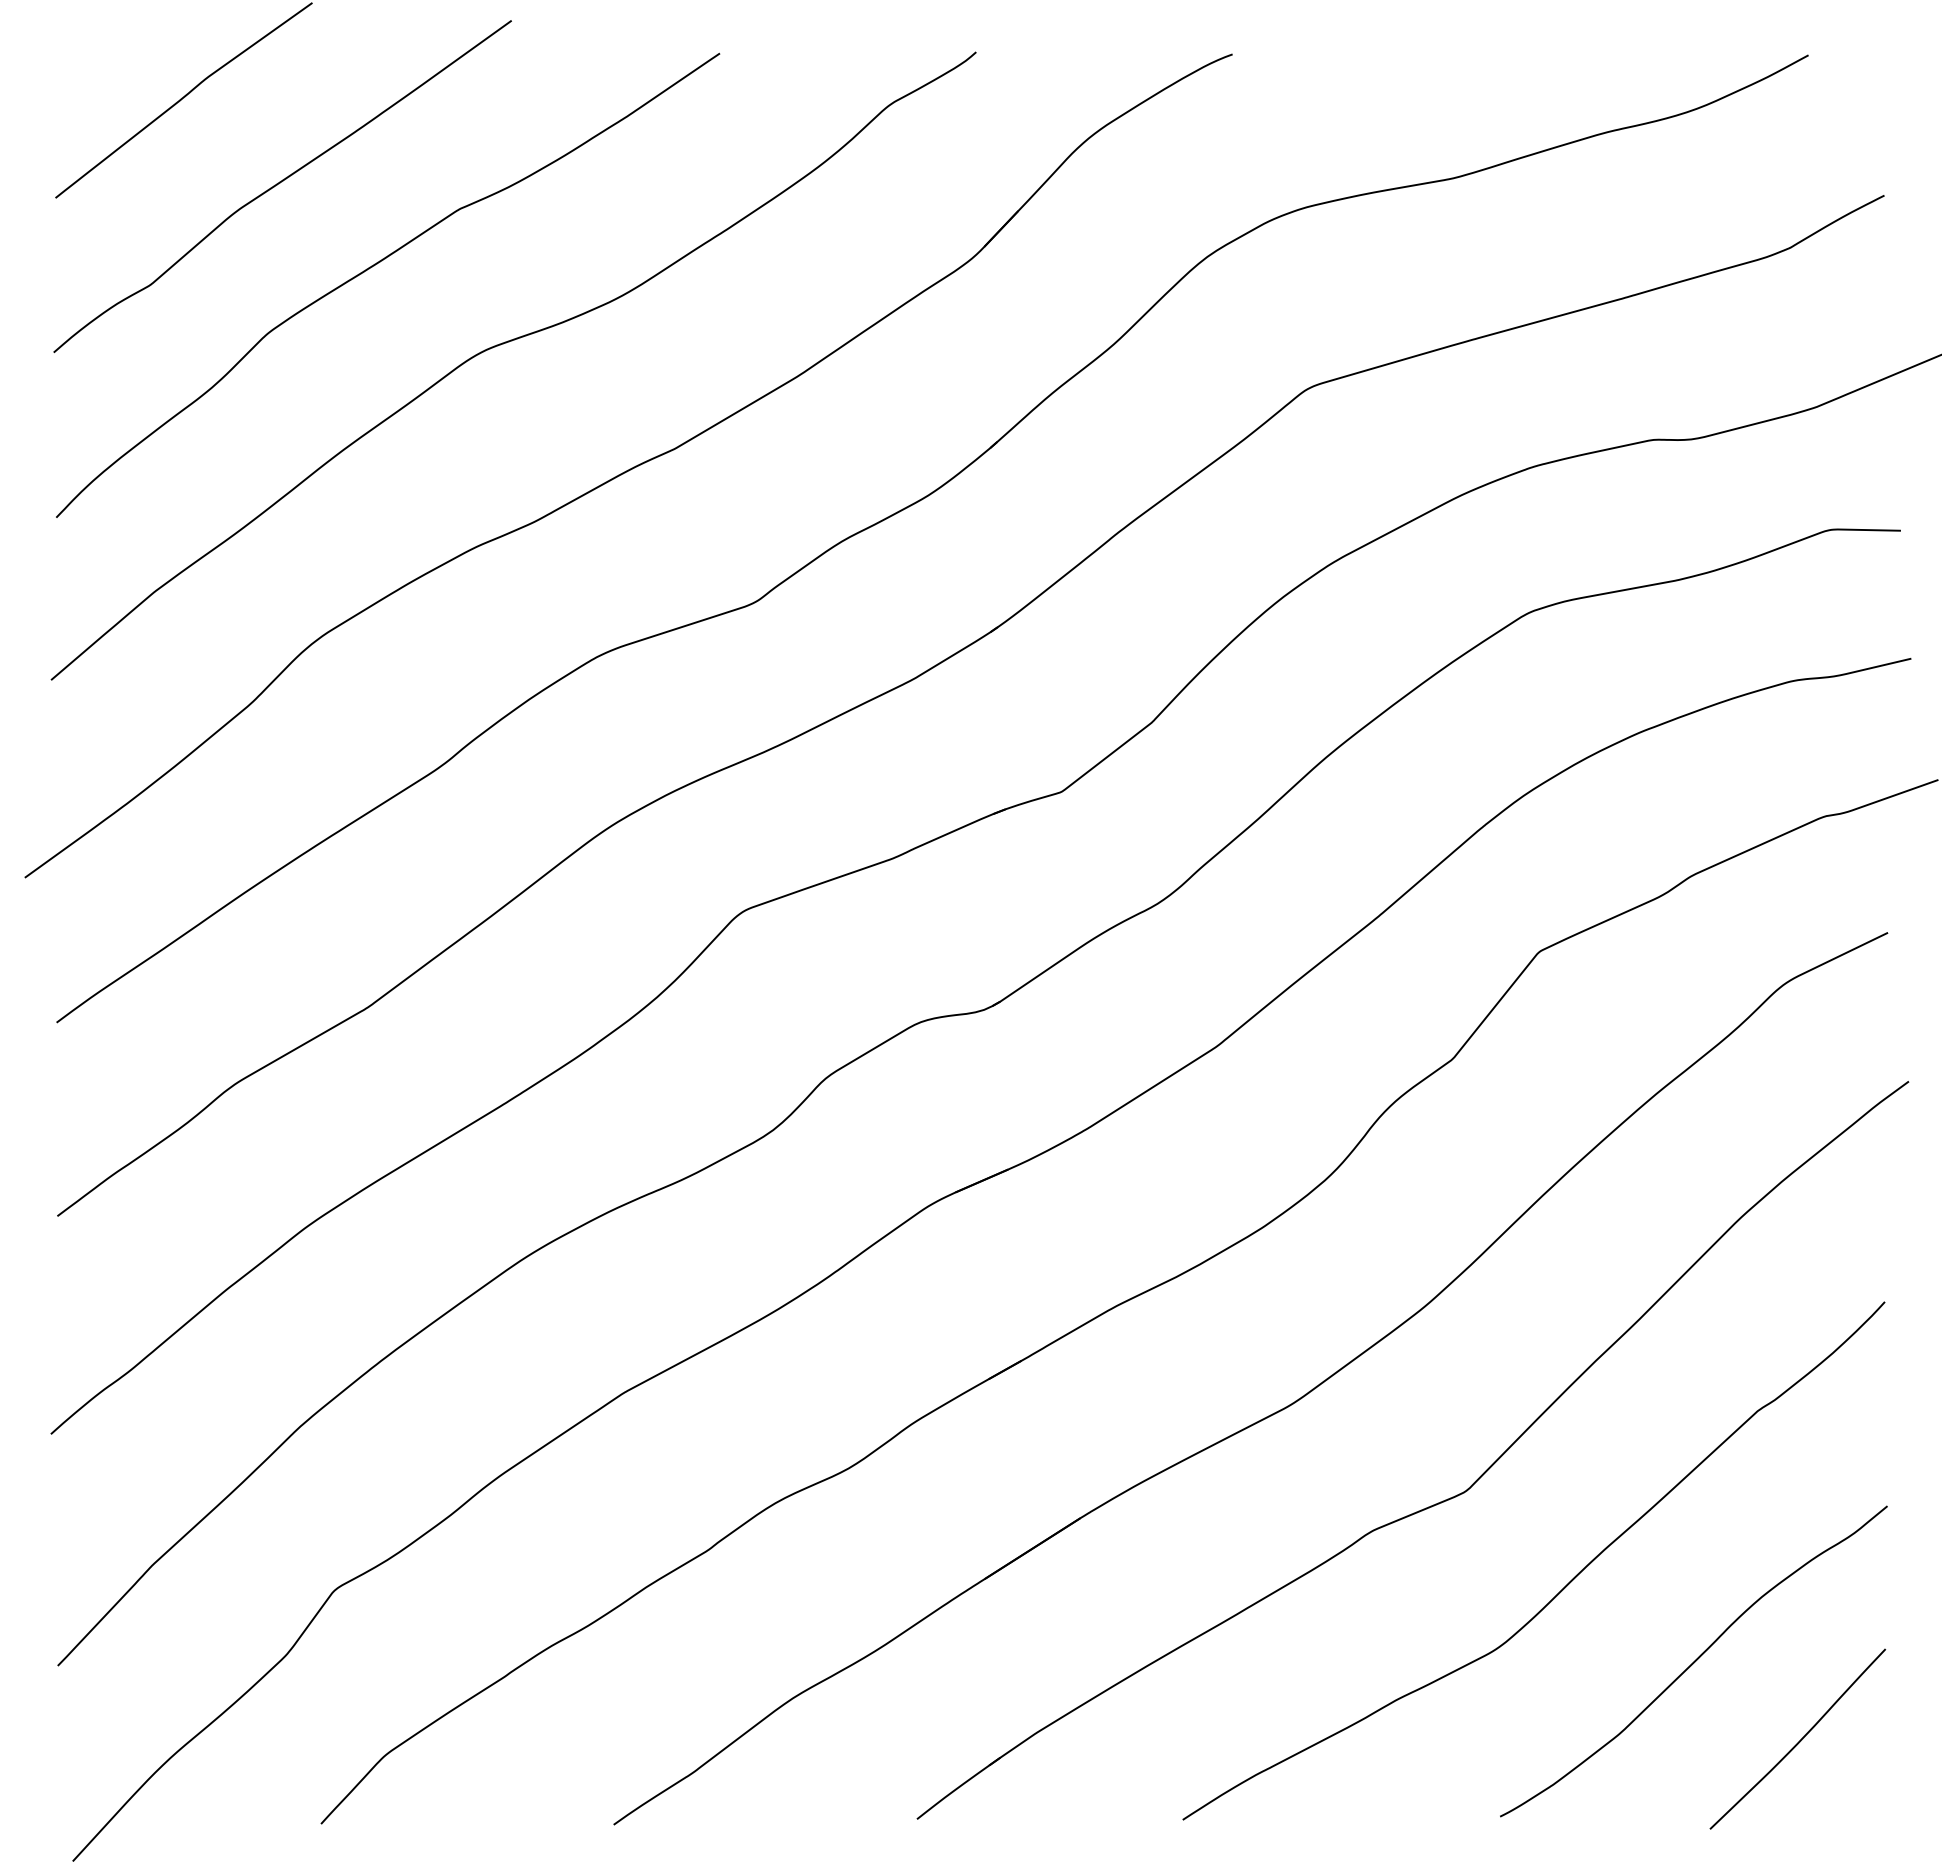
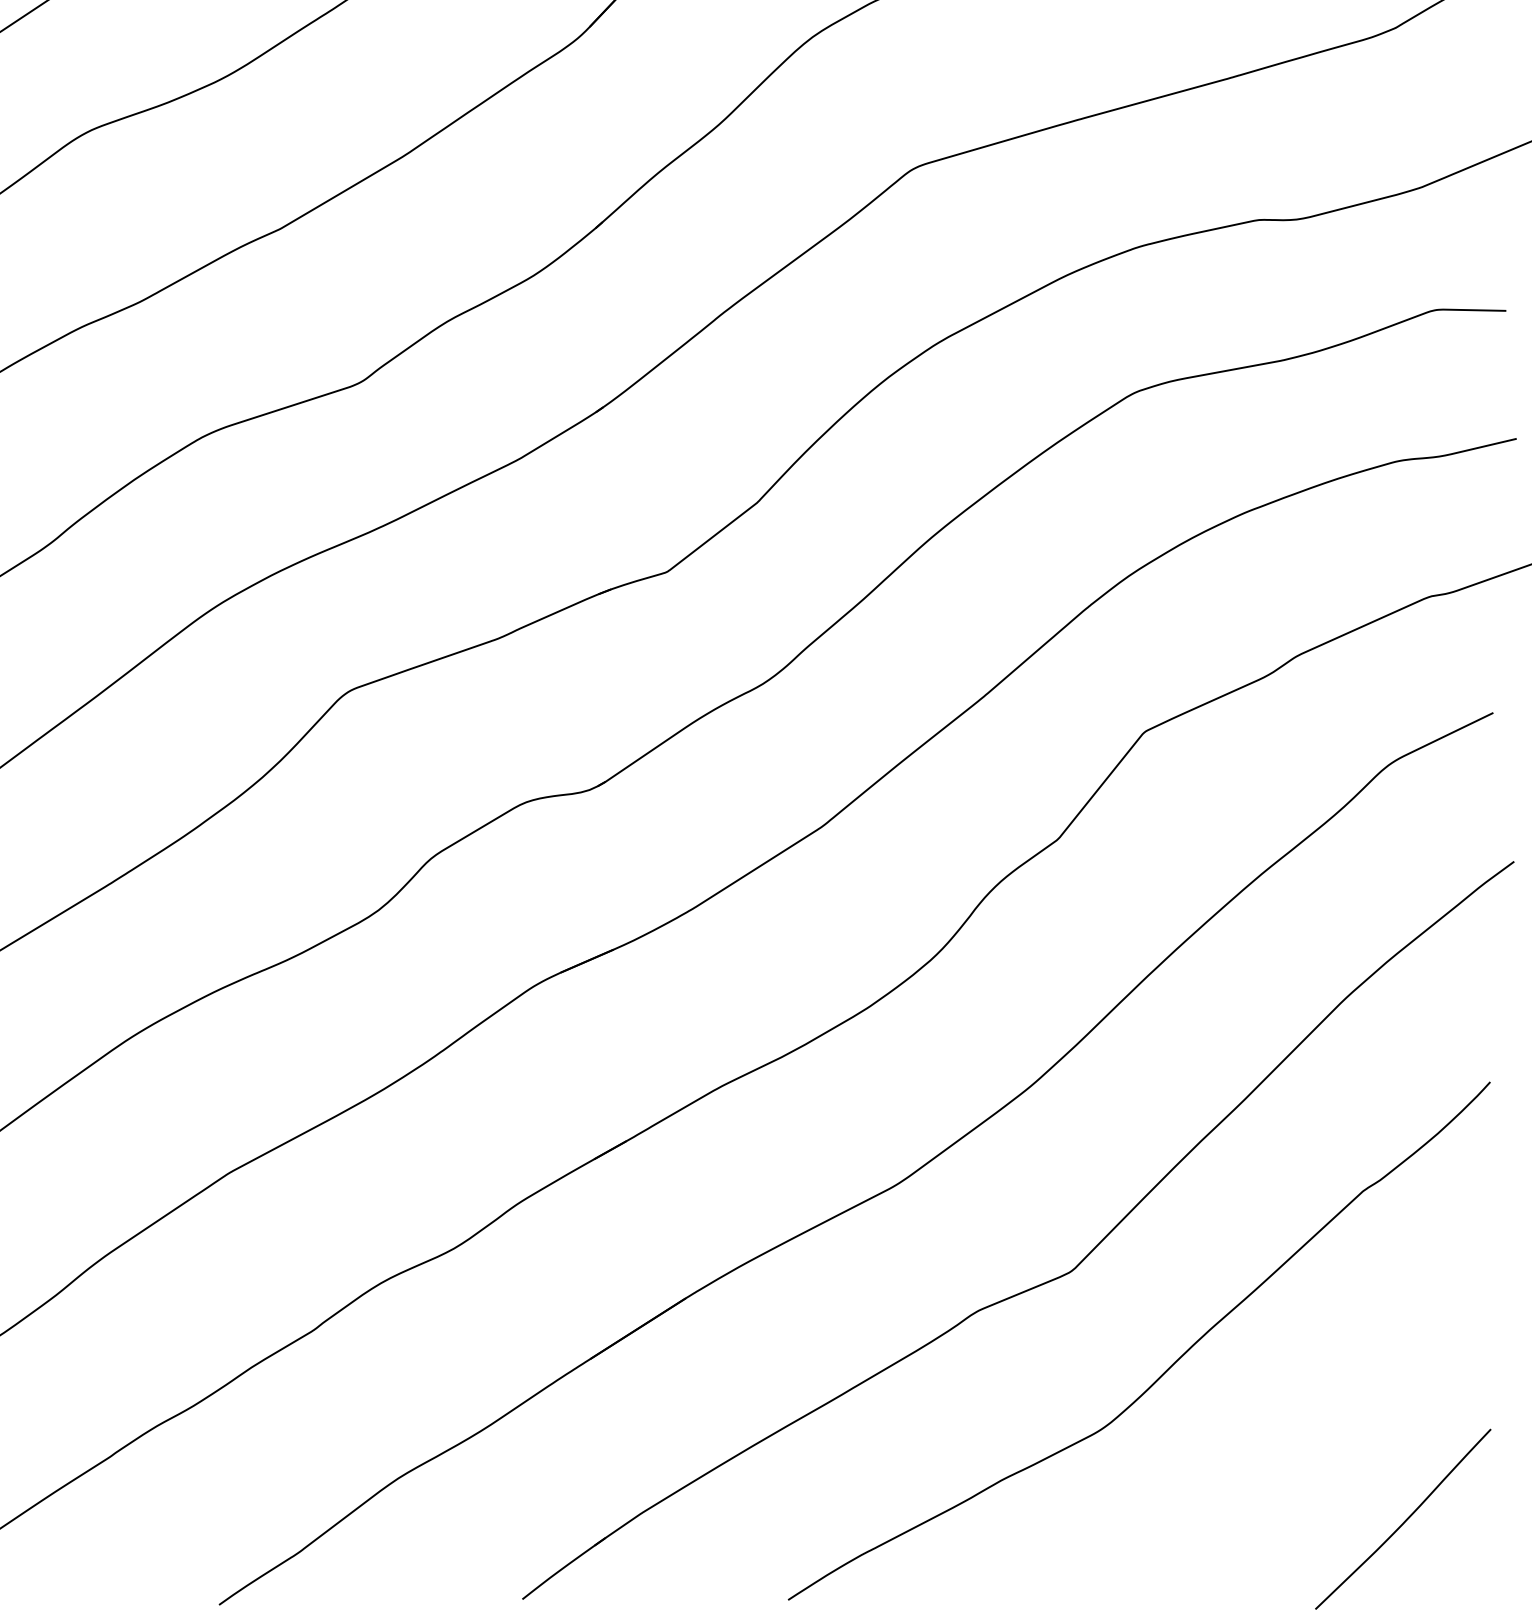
curve: (1693, 1661) -> (1298, 1441), removed

